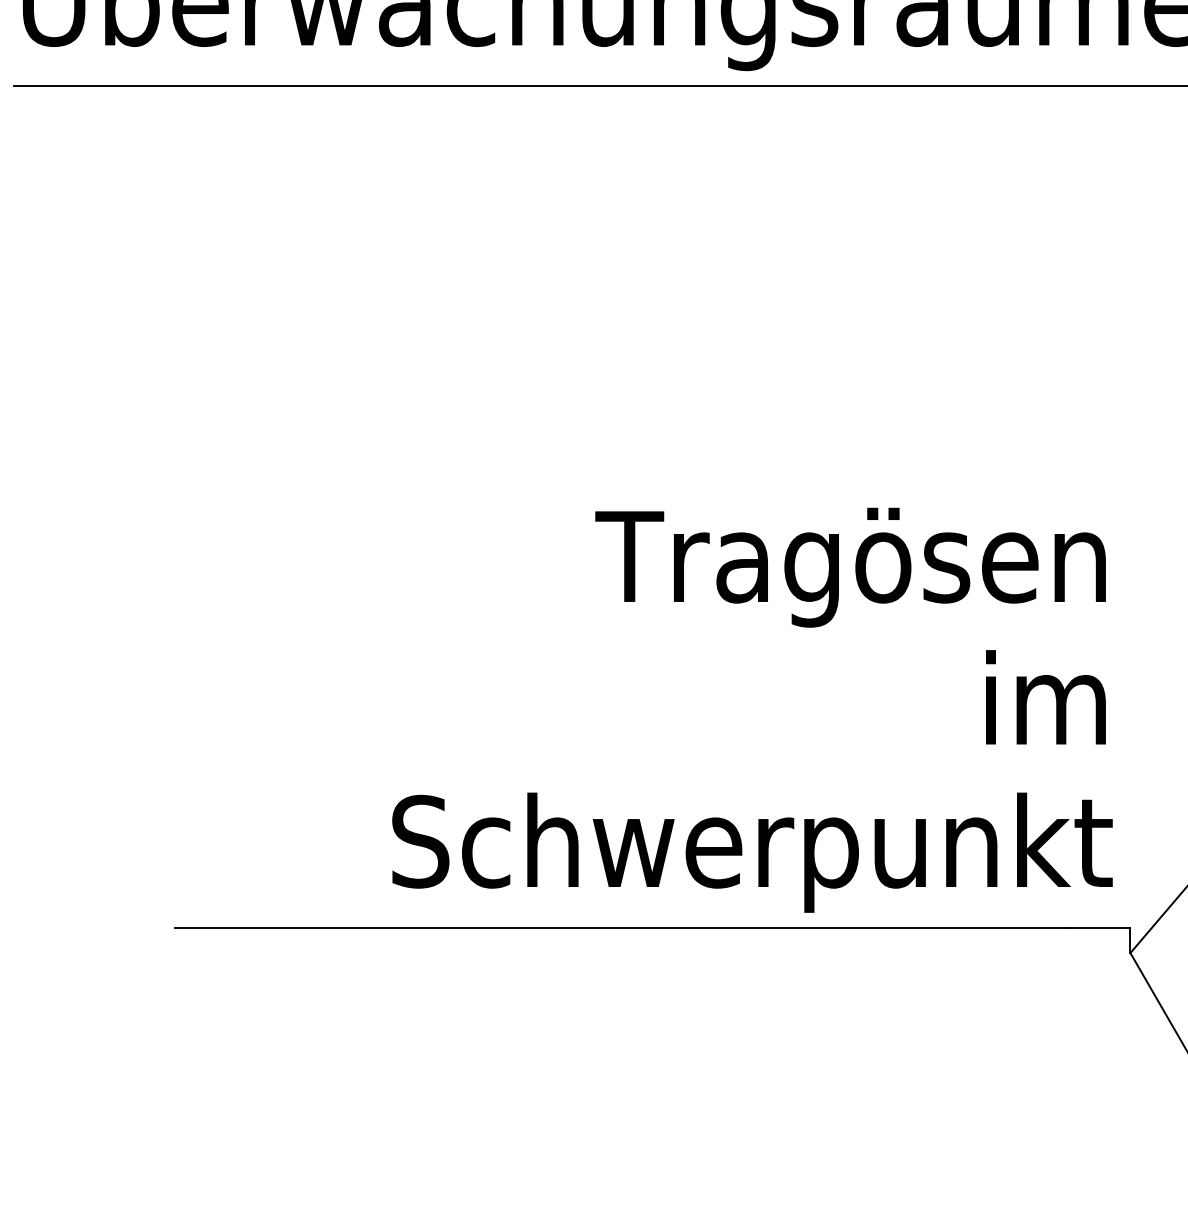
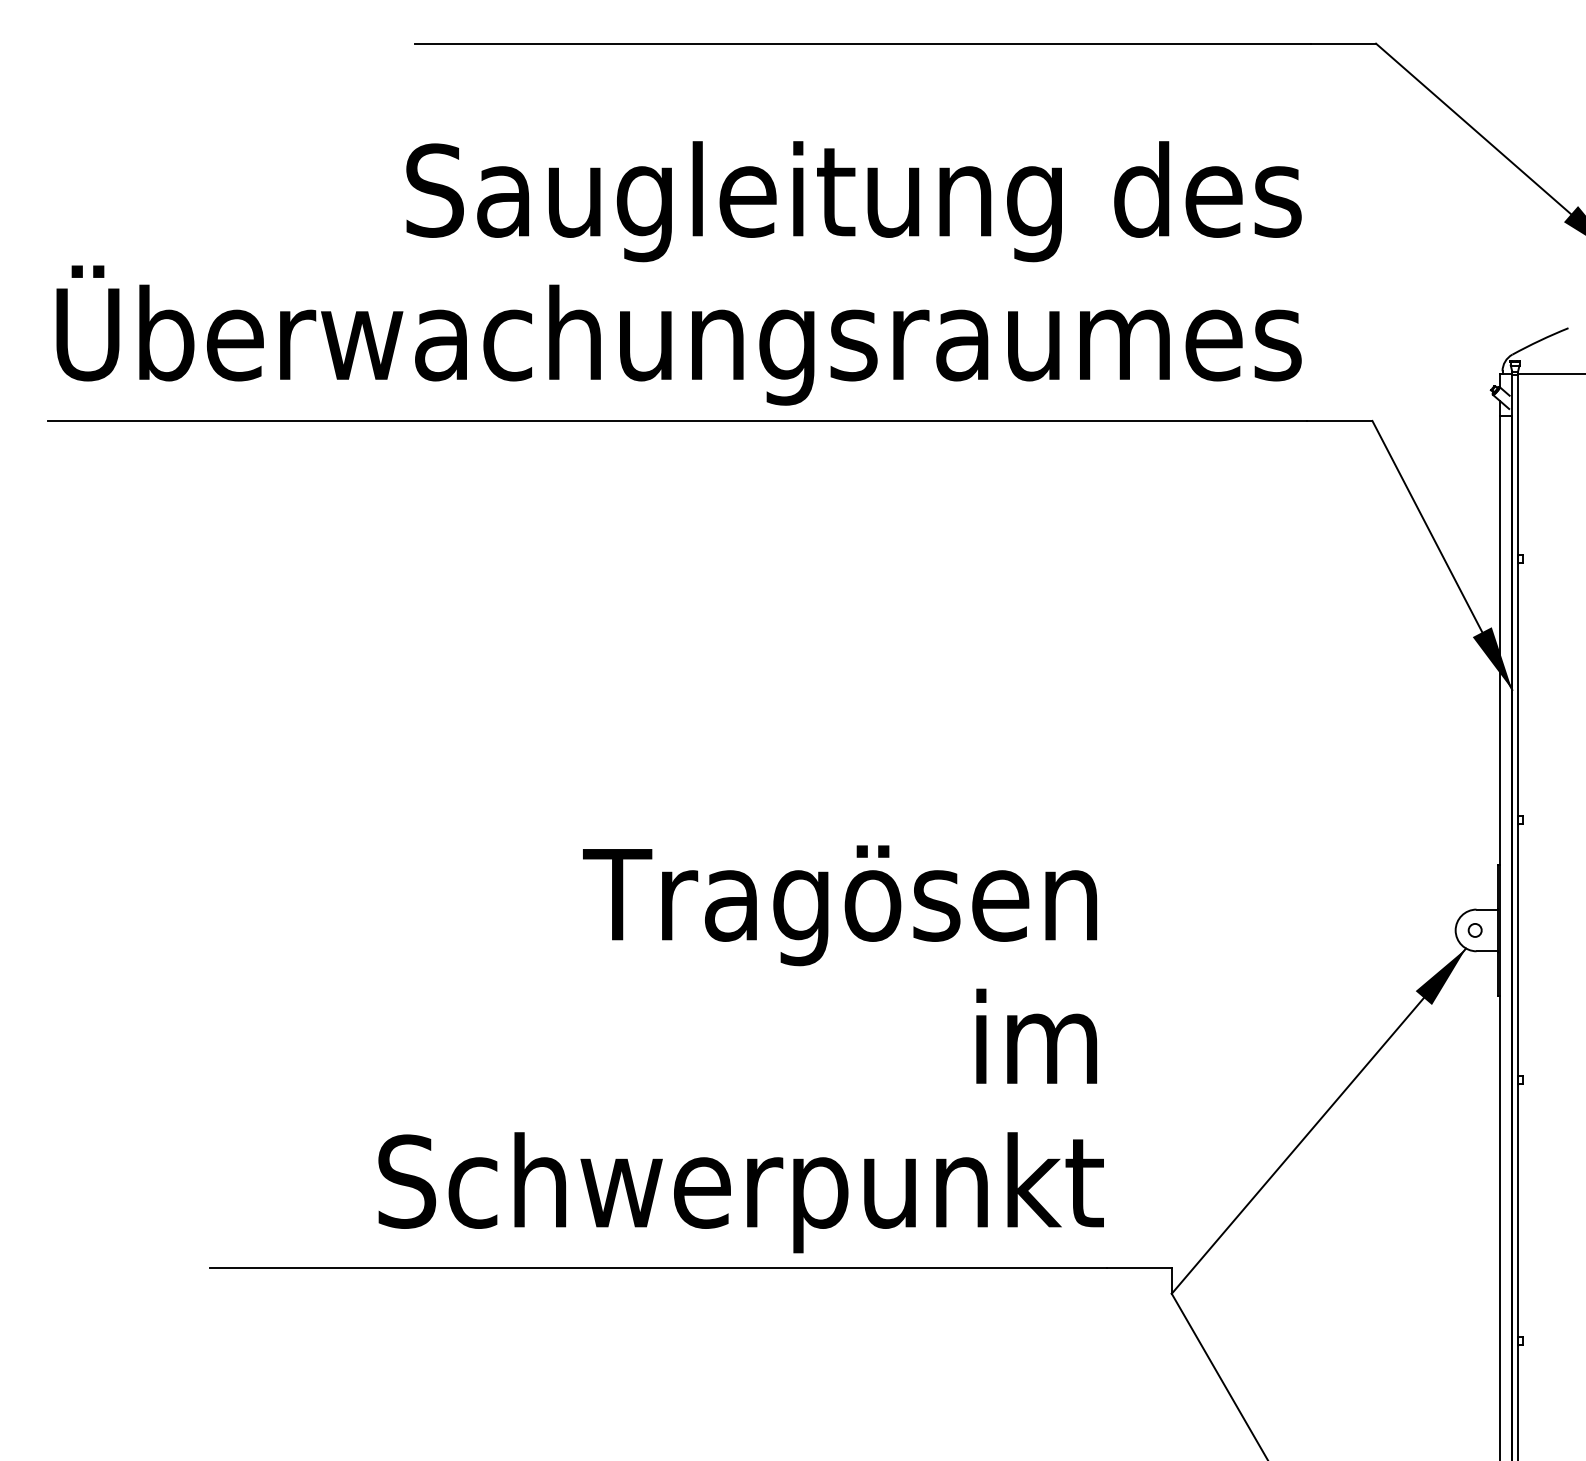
text: (751, 710) -> (740, 1049), moved

